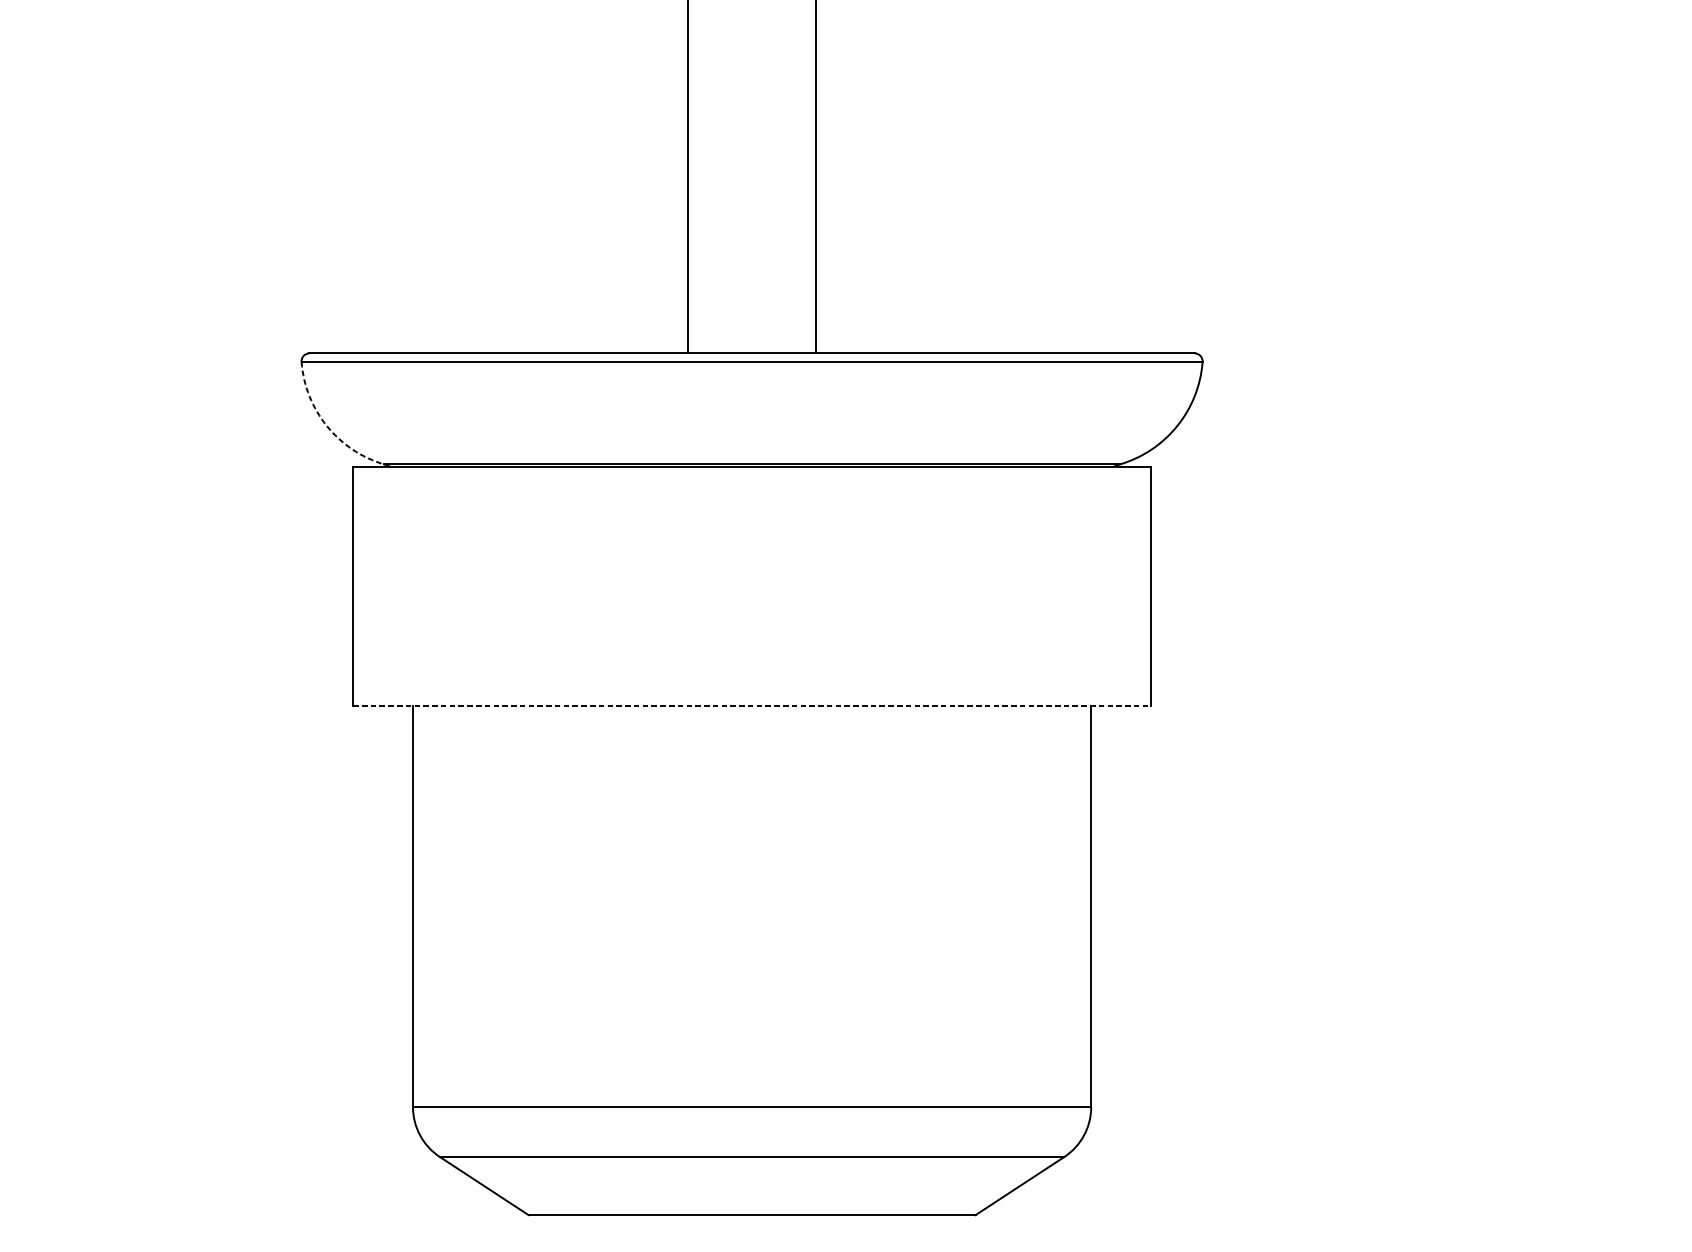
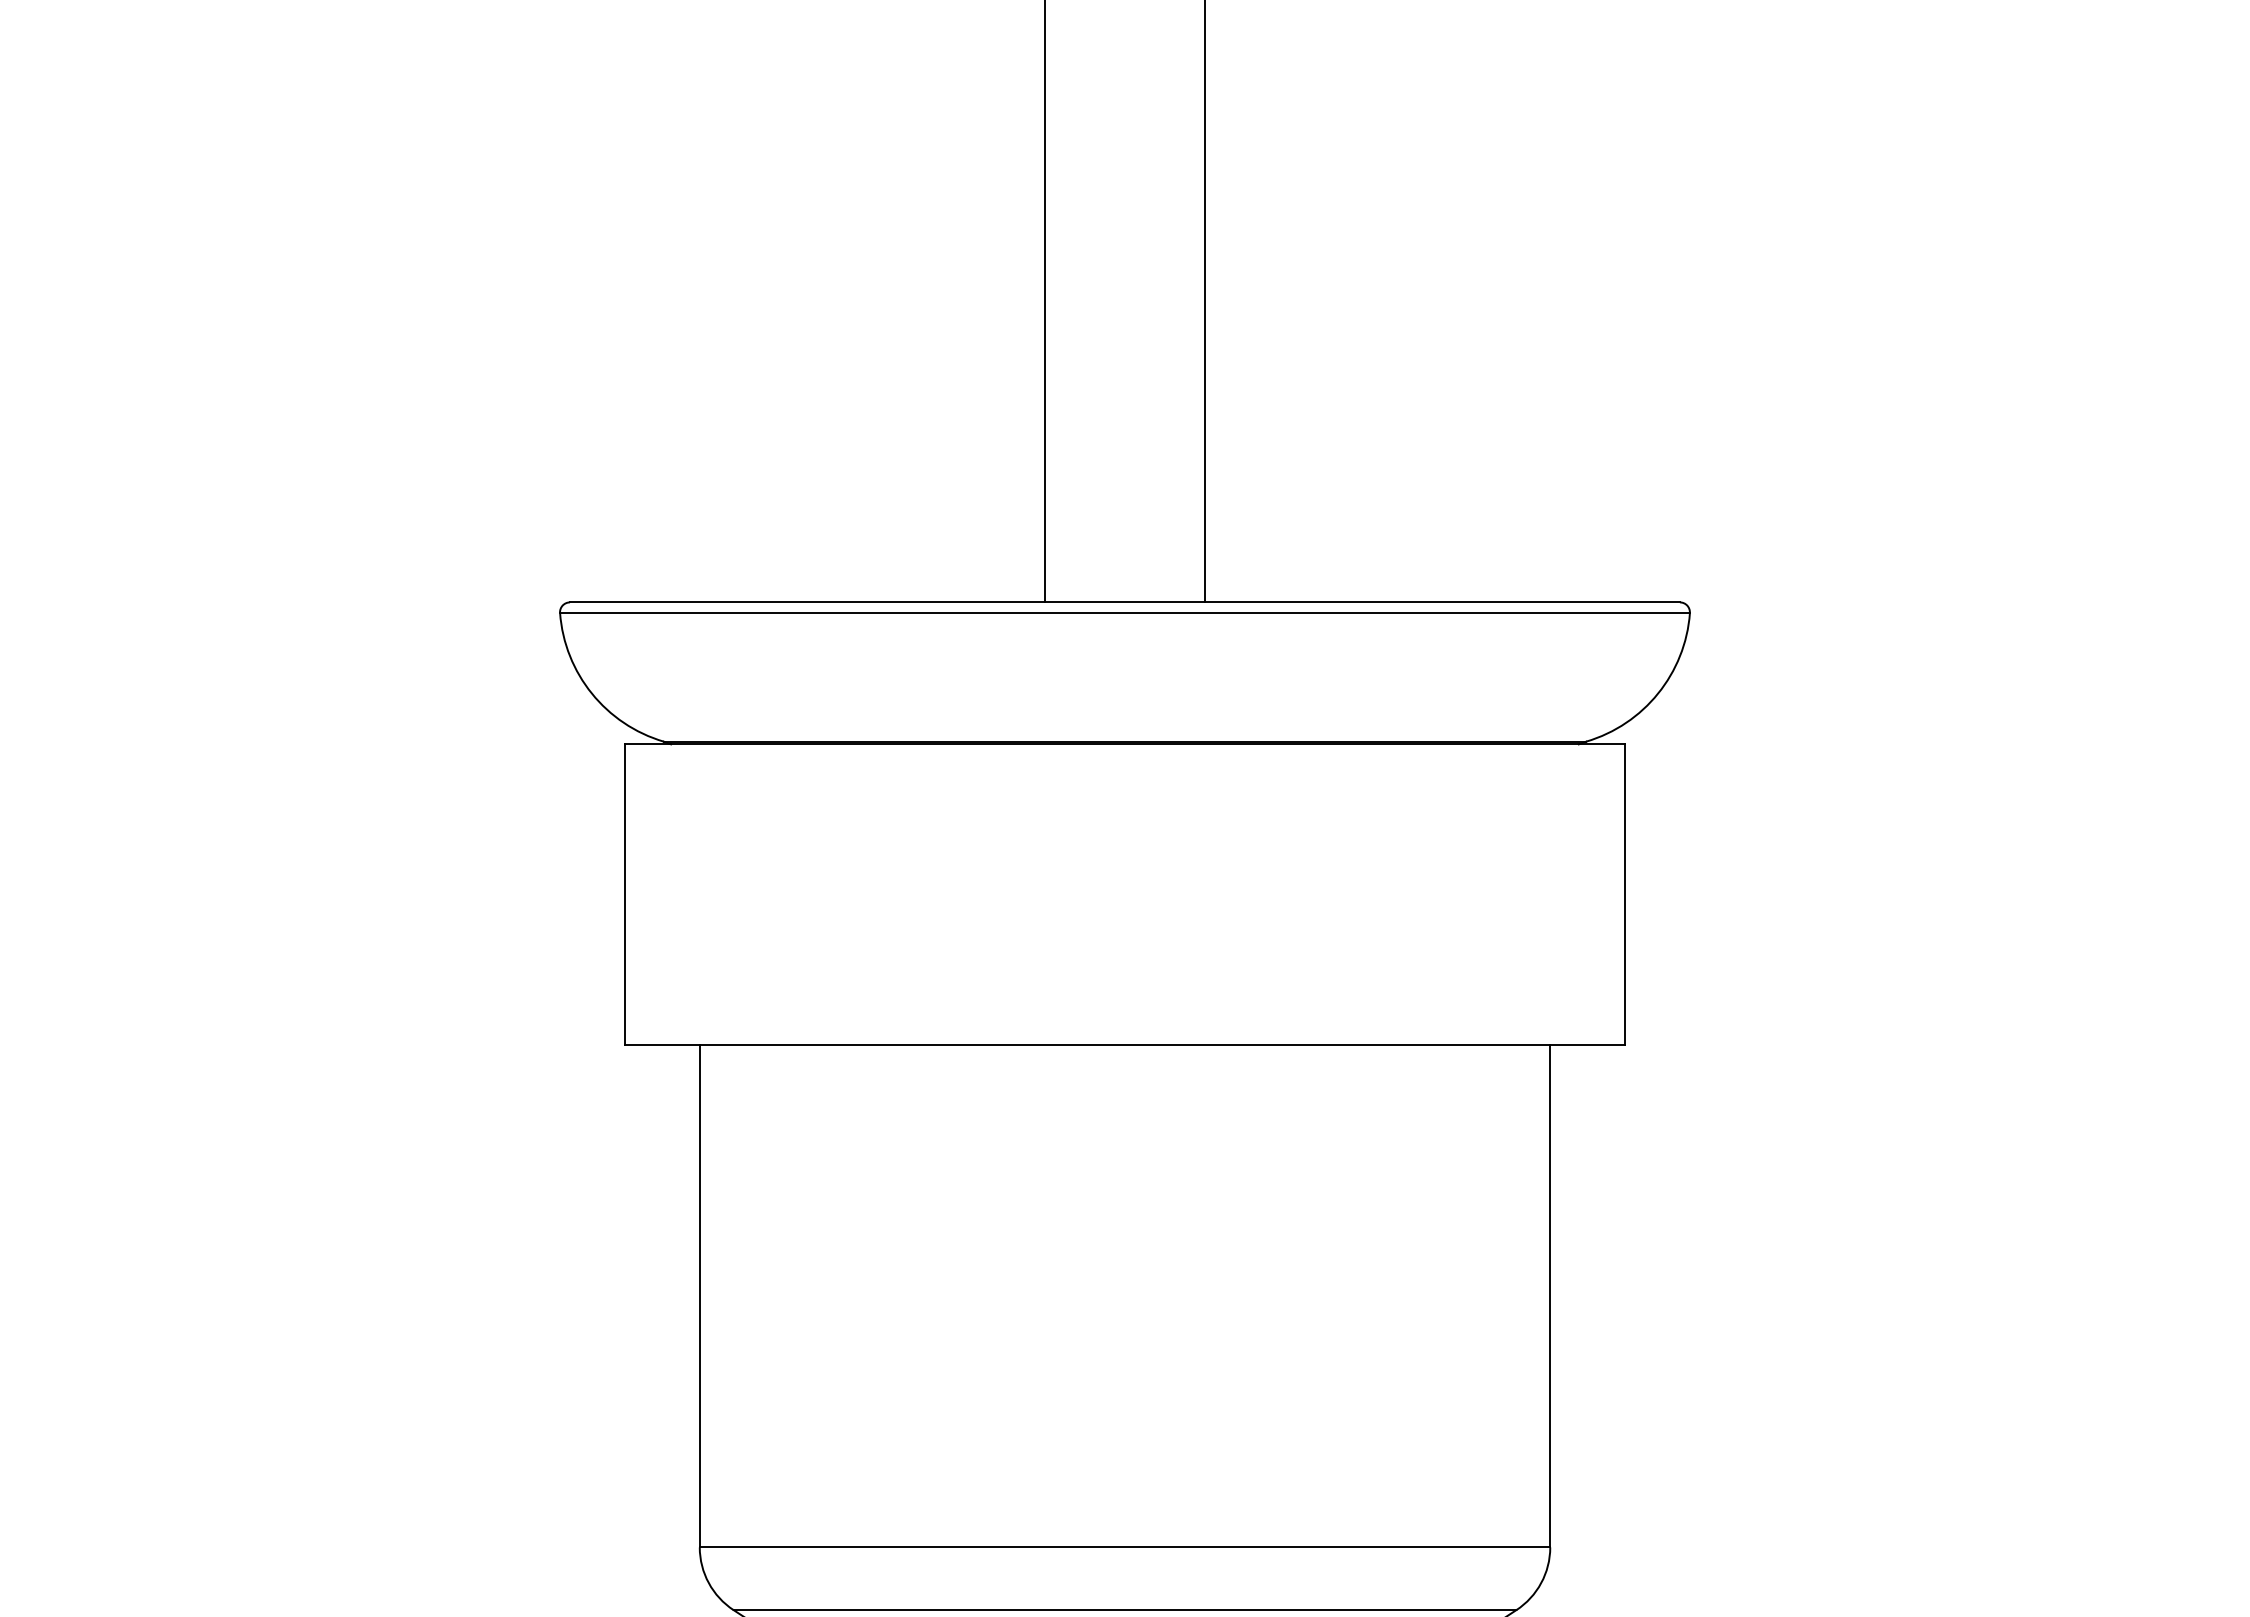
arc: (326, 426) -> (591, 693), dashed -> solid
line: (752, 705) -> (1125, 1044), dashed -> solid

